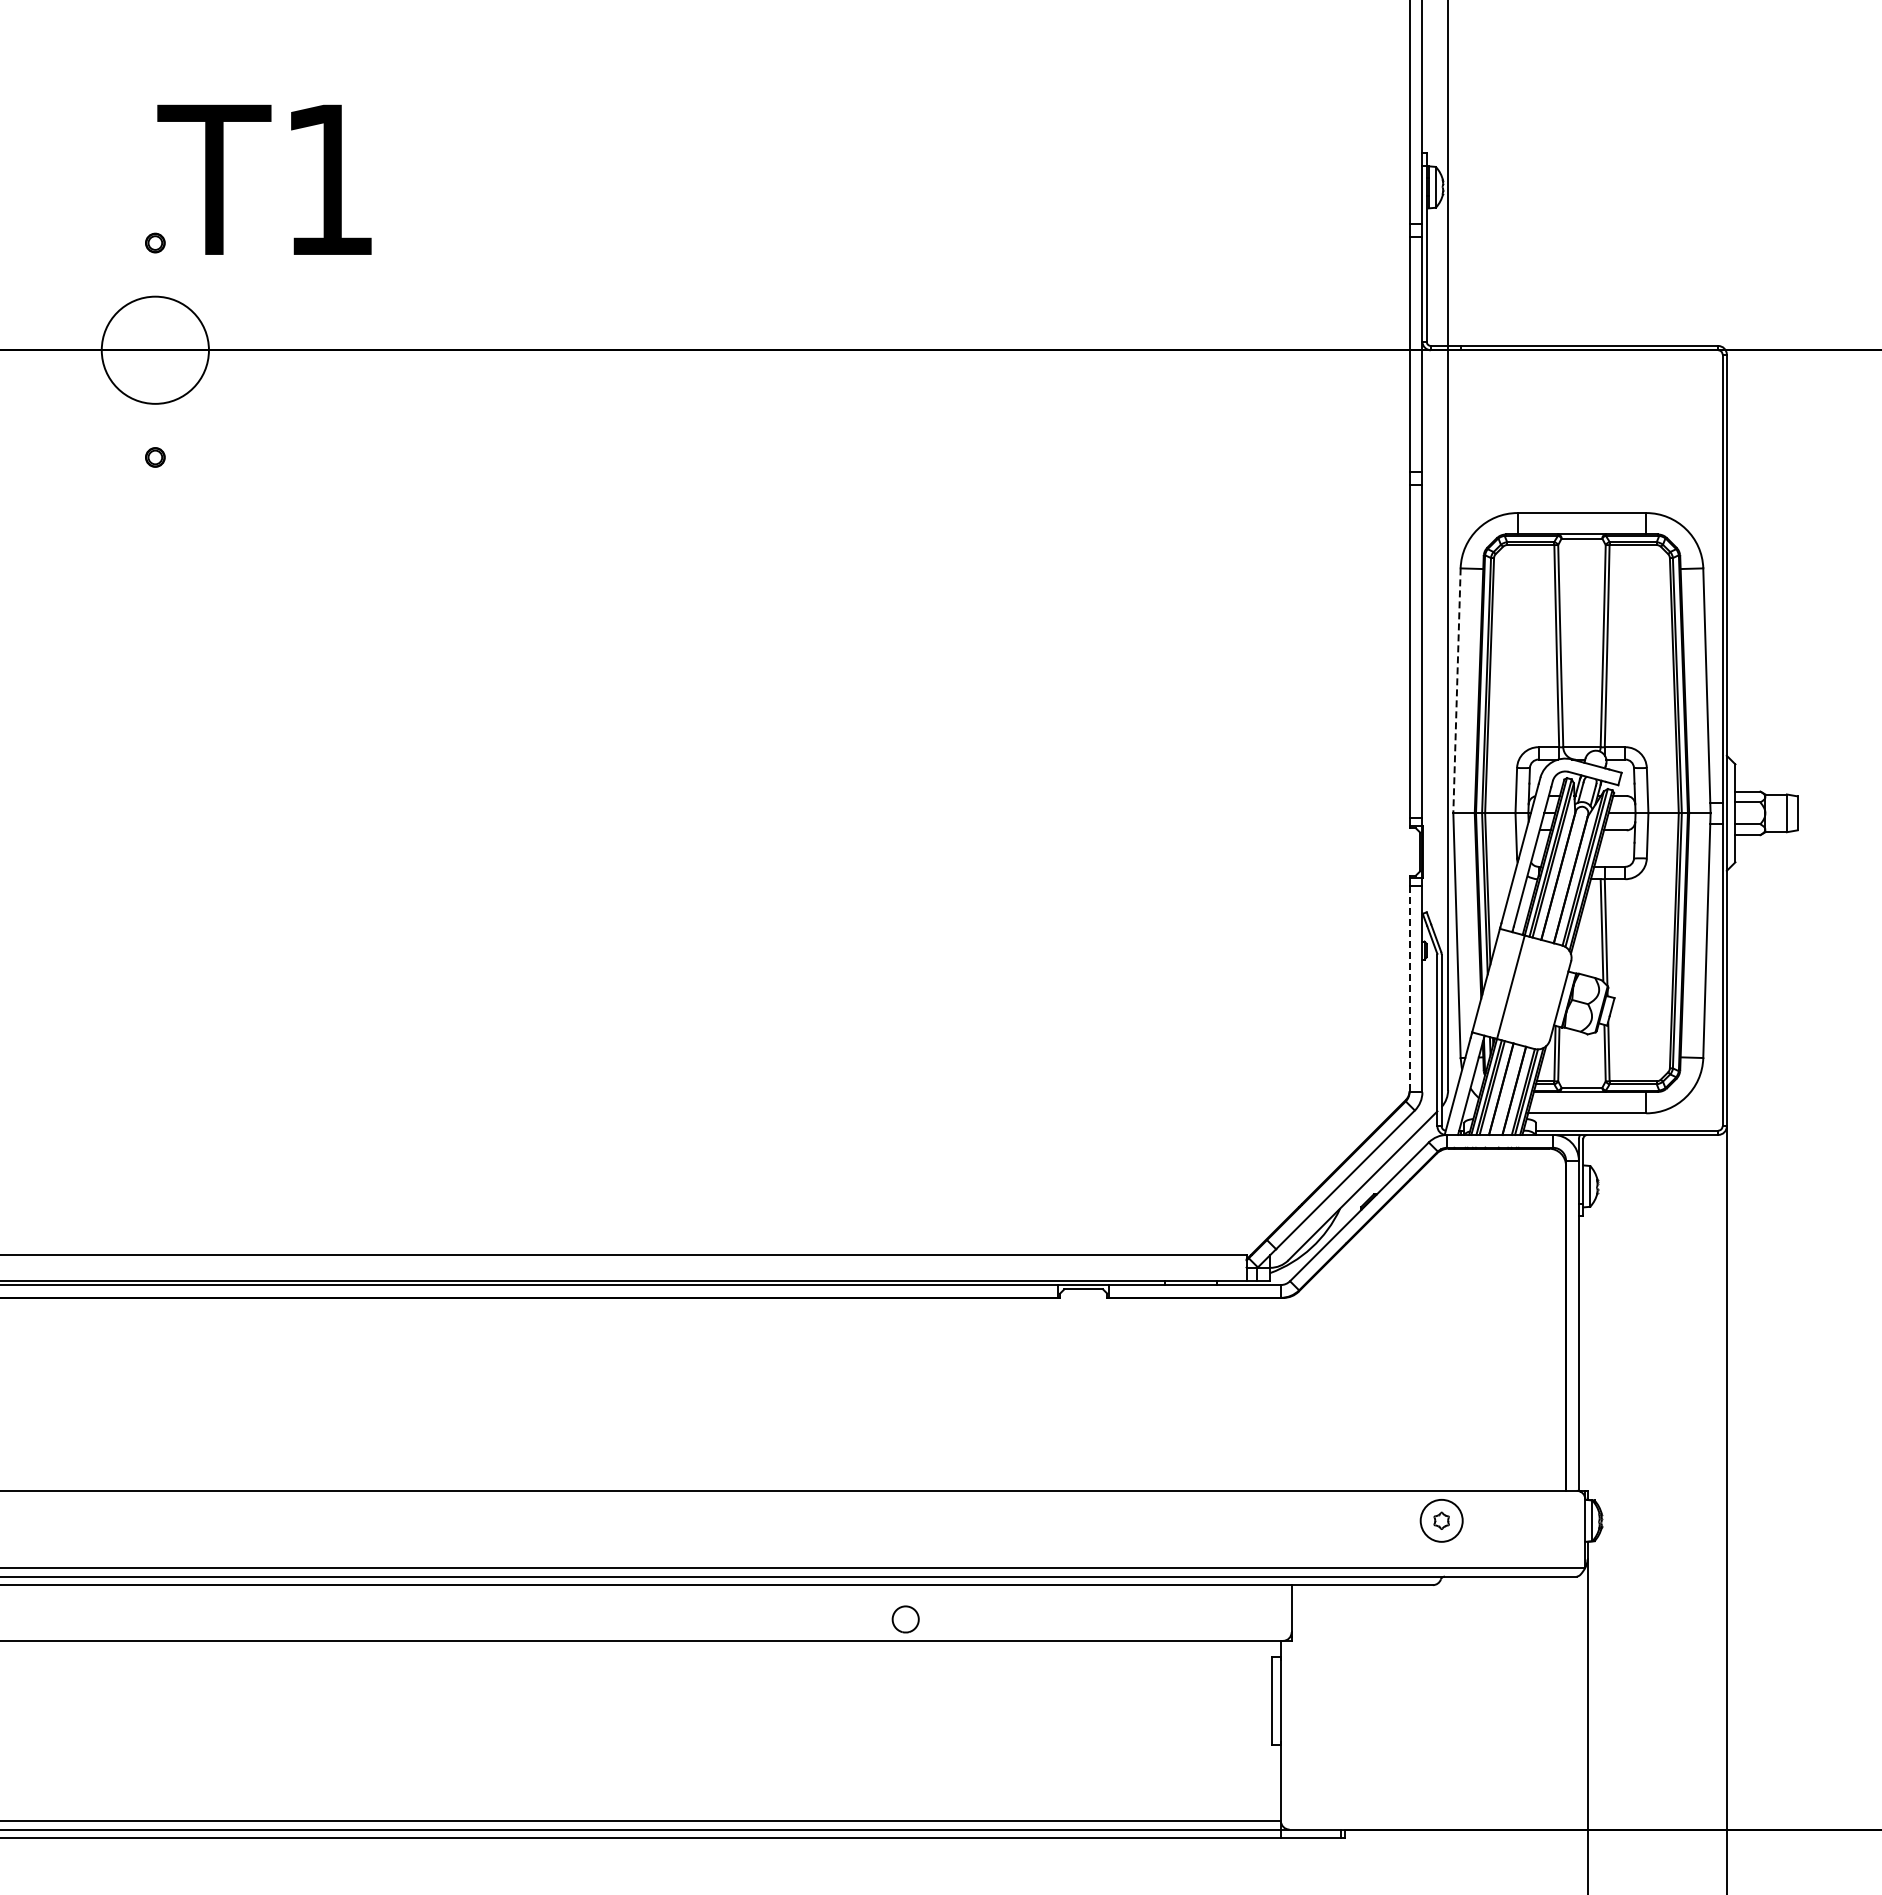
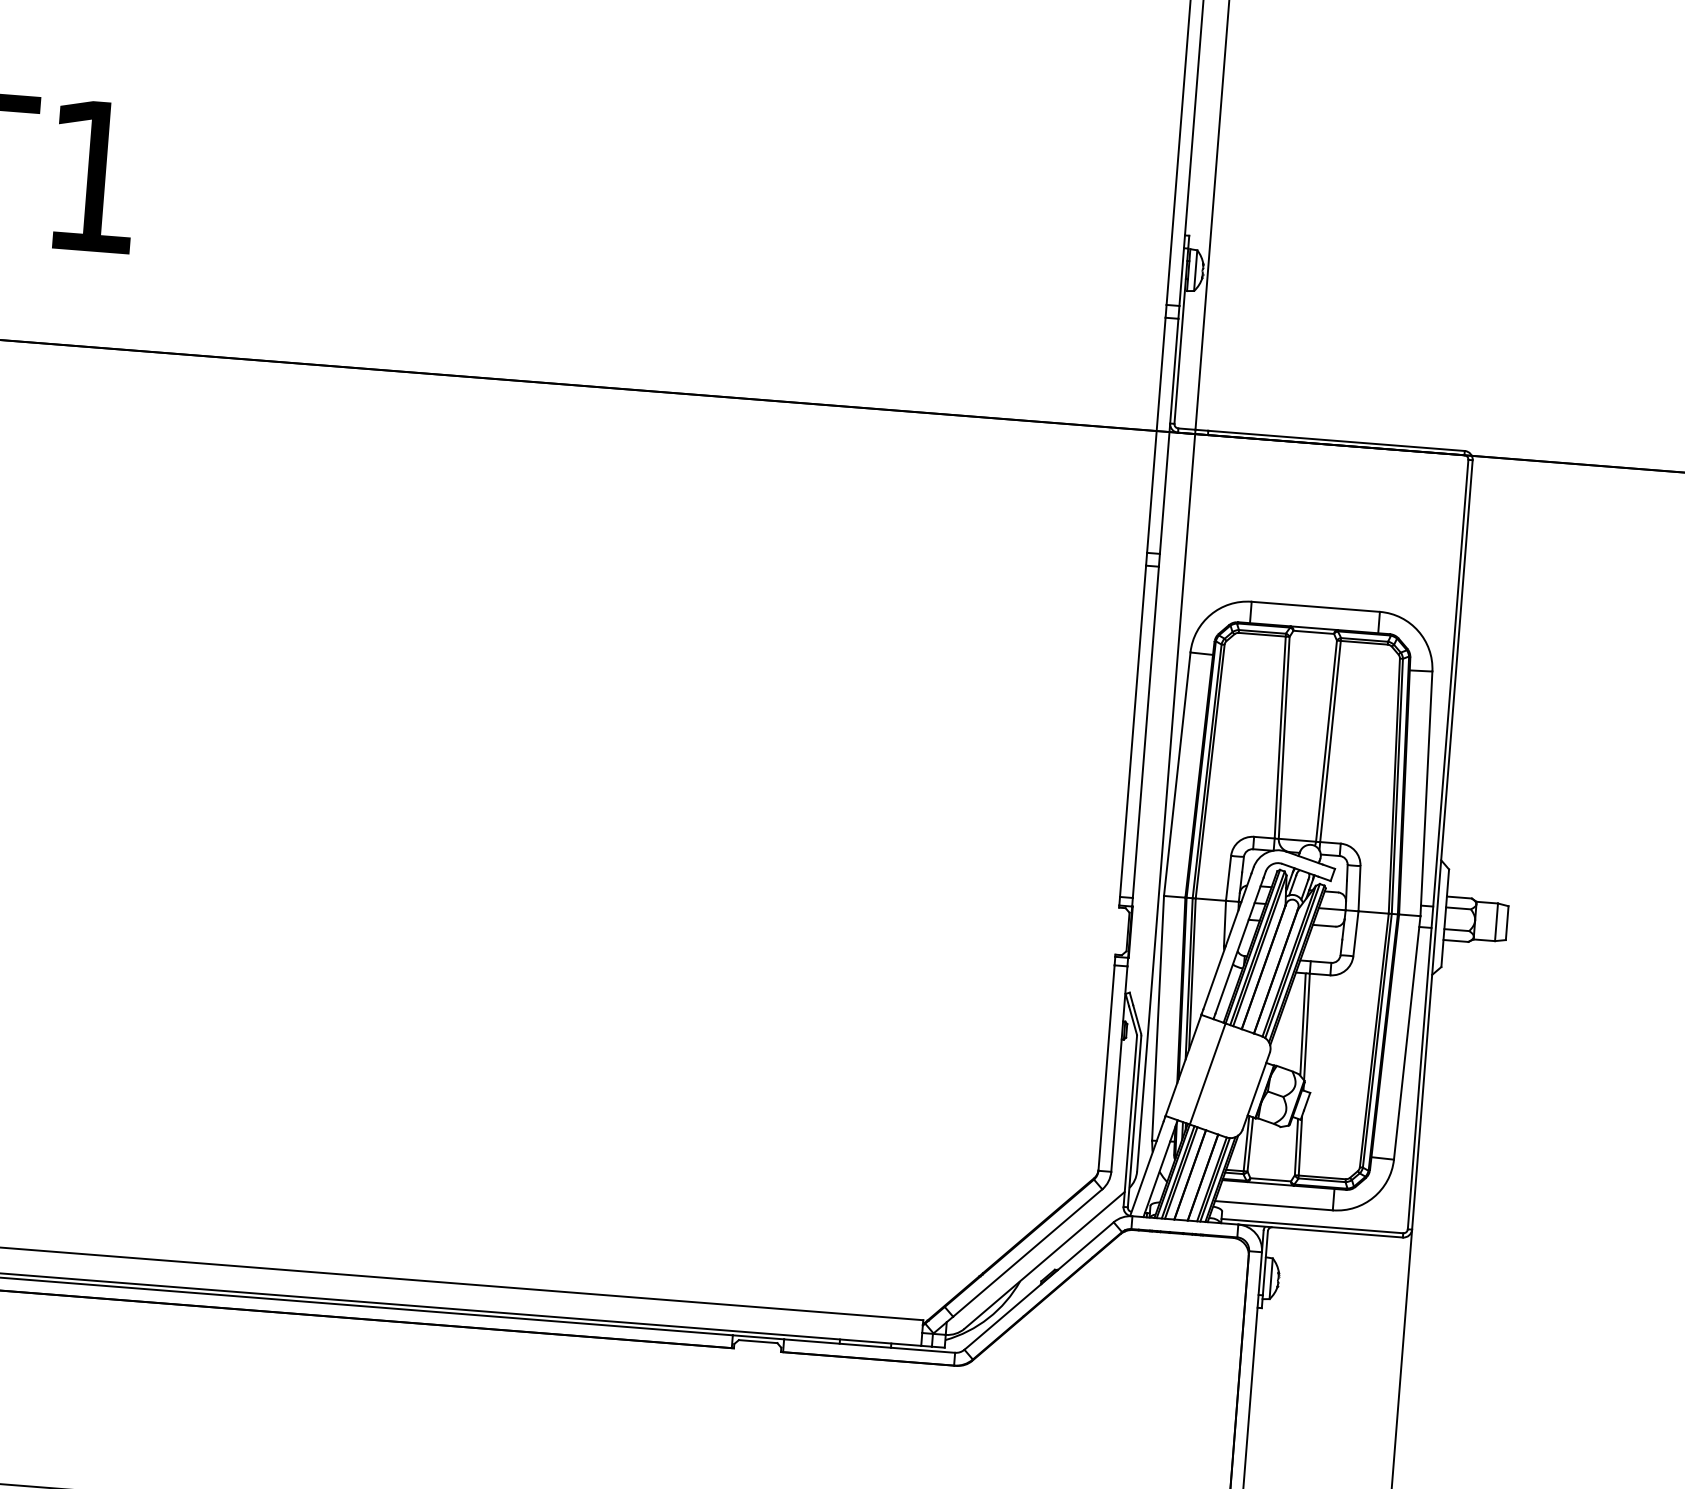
line: (1456, 691) -> (1176, 774), dashed -> solid
line: (1409, 989) -> (1106, 1068), dashed -> solid

